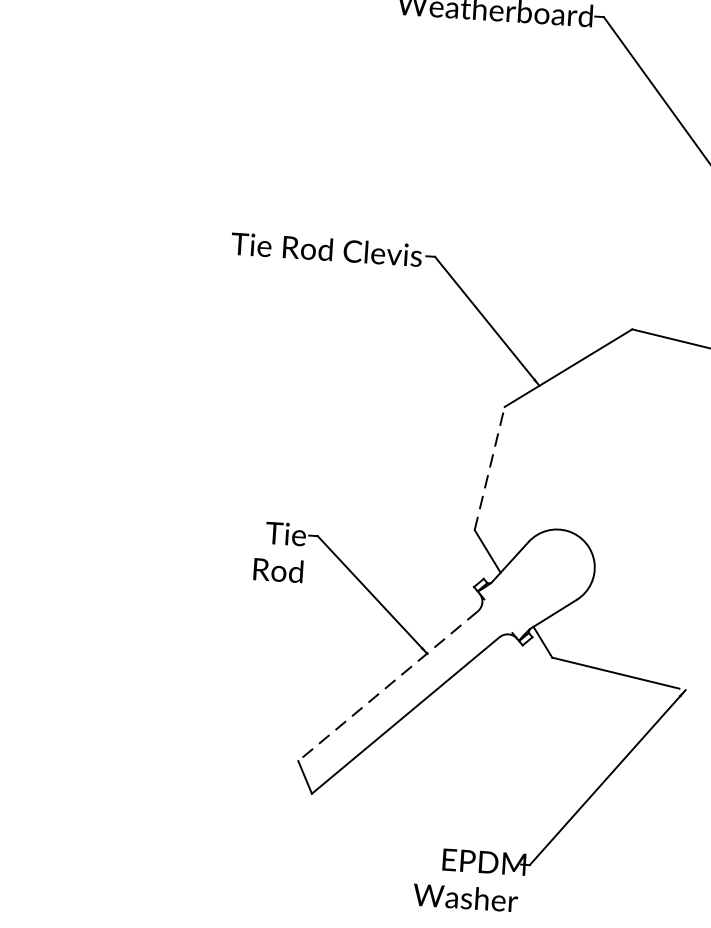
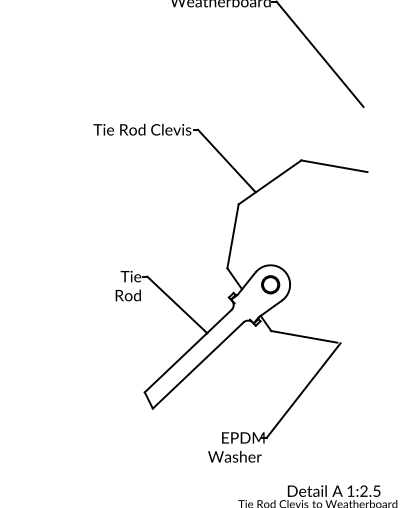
line: (490, 466) -> (233, 235), dashed -> solid
circle: (556, 566) -> (270, 284), added
line: (388, 687) -> (188, 351), dashed -> solid

